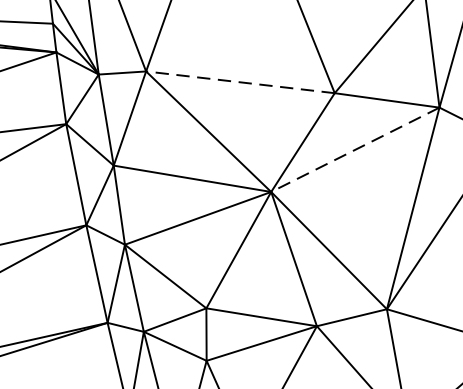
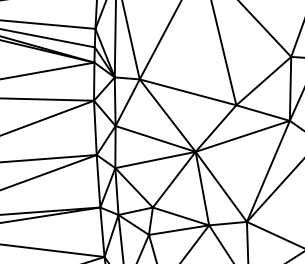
line: (239, 82) -> (187, 92), dashed -> solid
line: (354, 150) -> (242, 136), dashed -> solid

